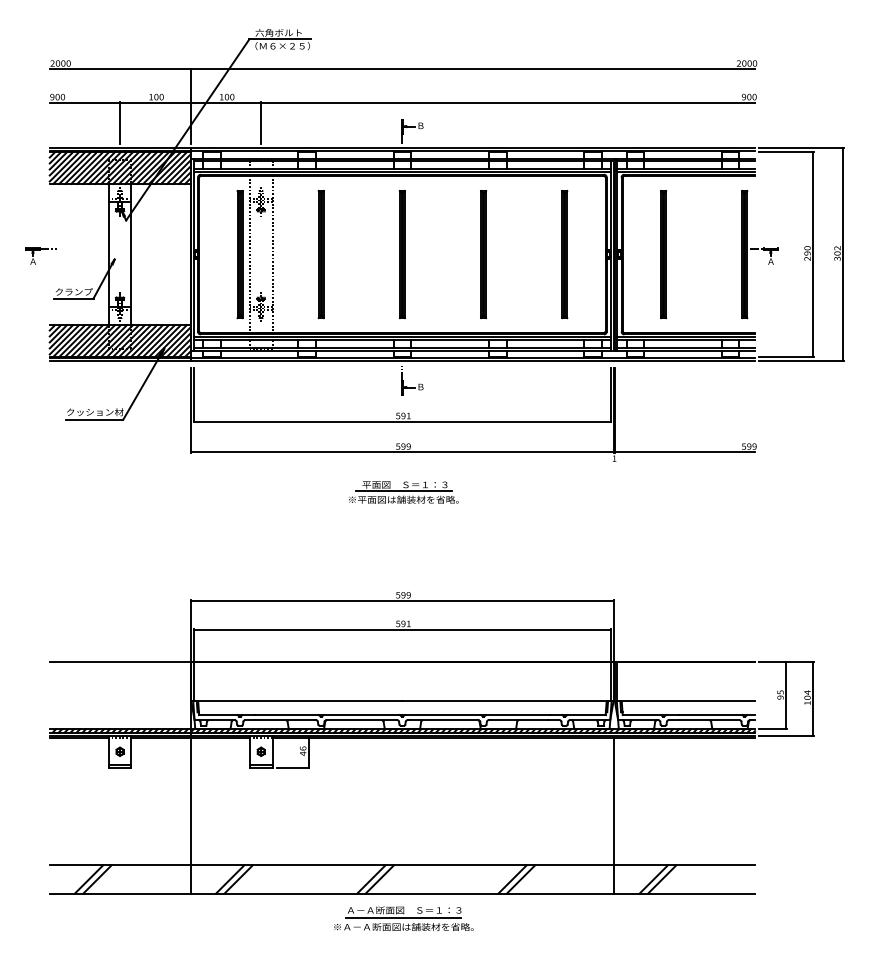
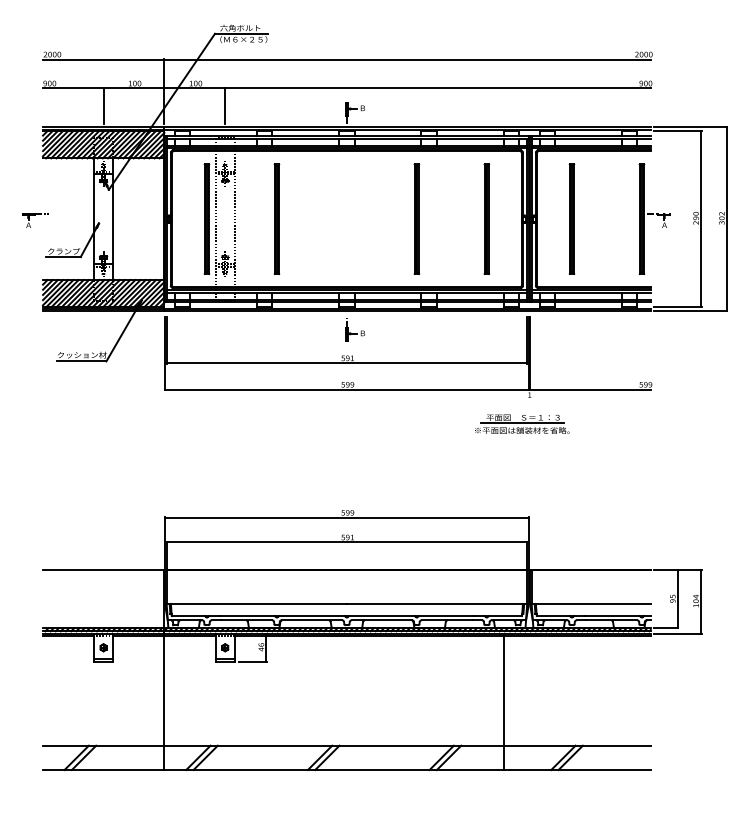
part: (401, 254) -> (346, 219), removed
part: (403, 492) -> (521, 424), moved
line: (614, 815) -> (504, 702), moved
part: (403, 918) -> (347, 791), removed

